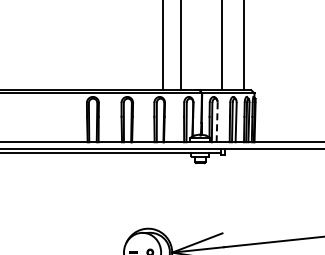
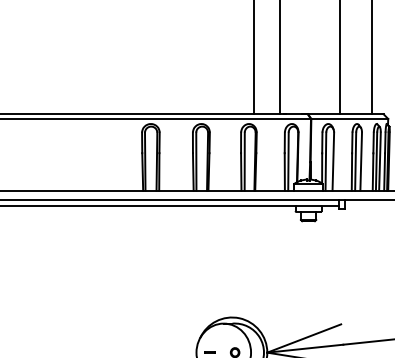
line: (217, 122) -> (333, 161), dashed -> solid

